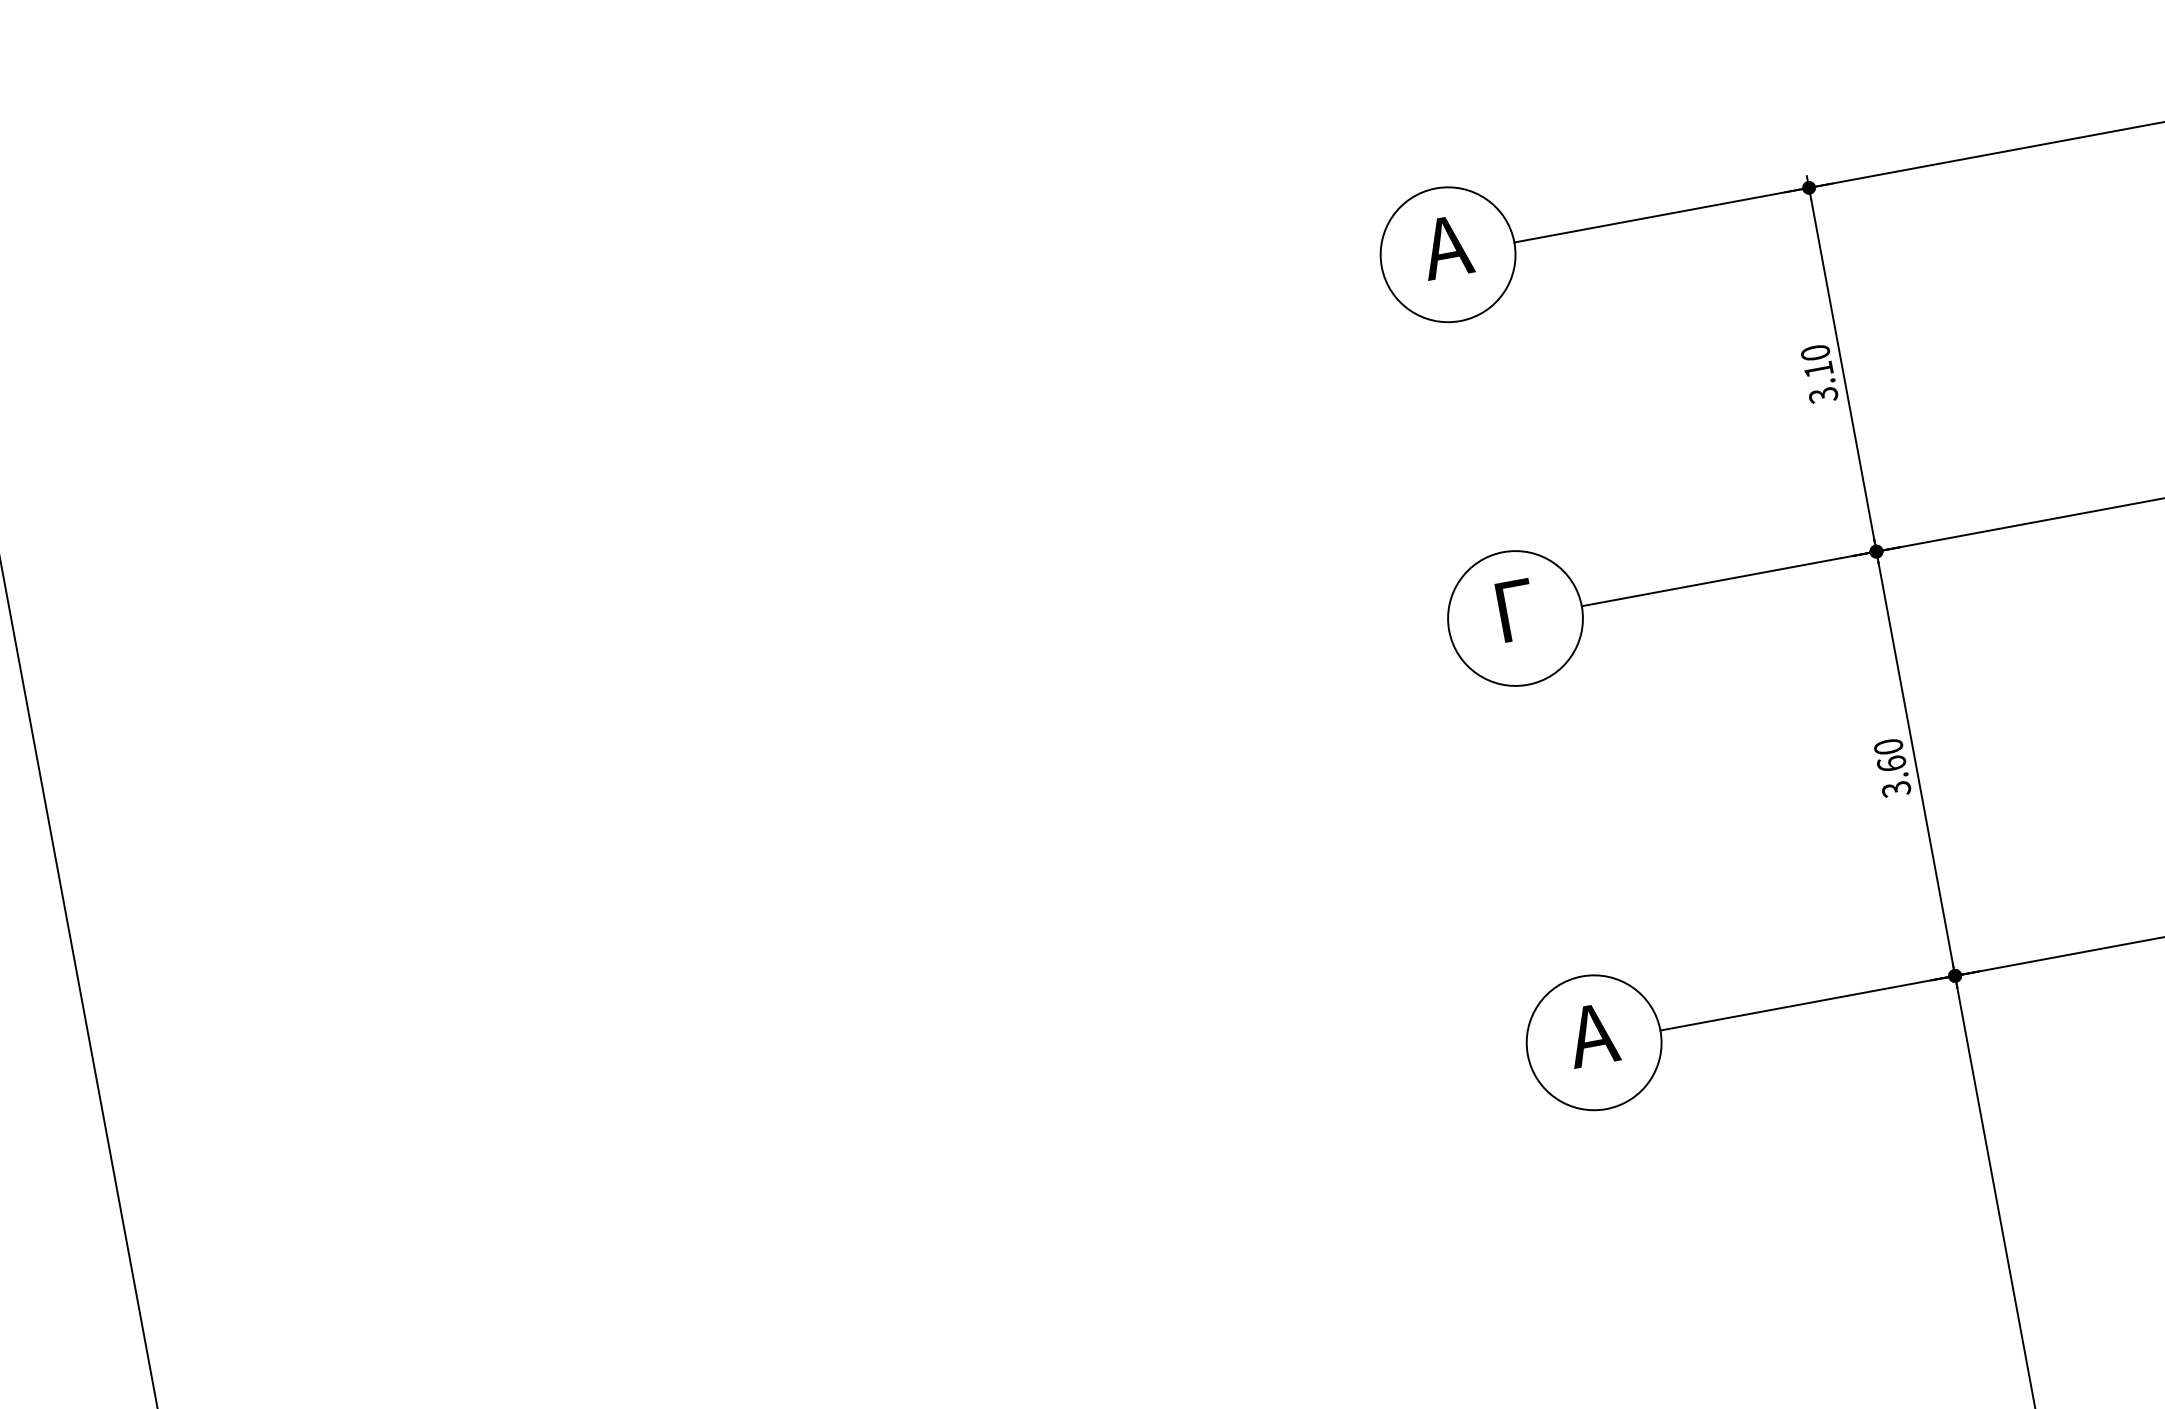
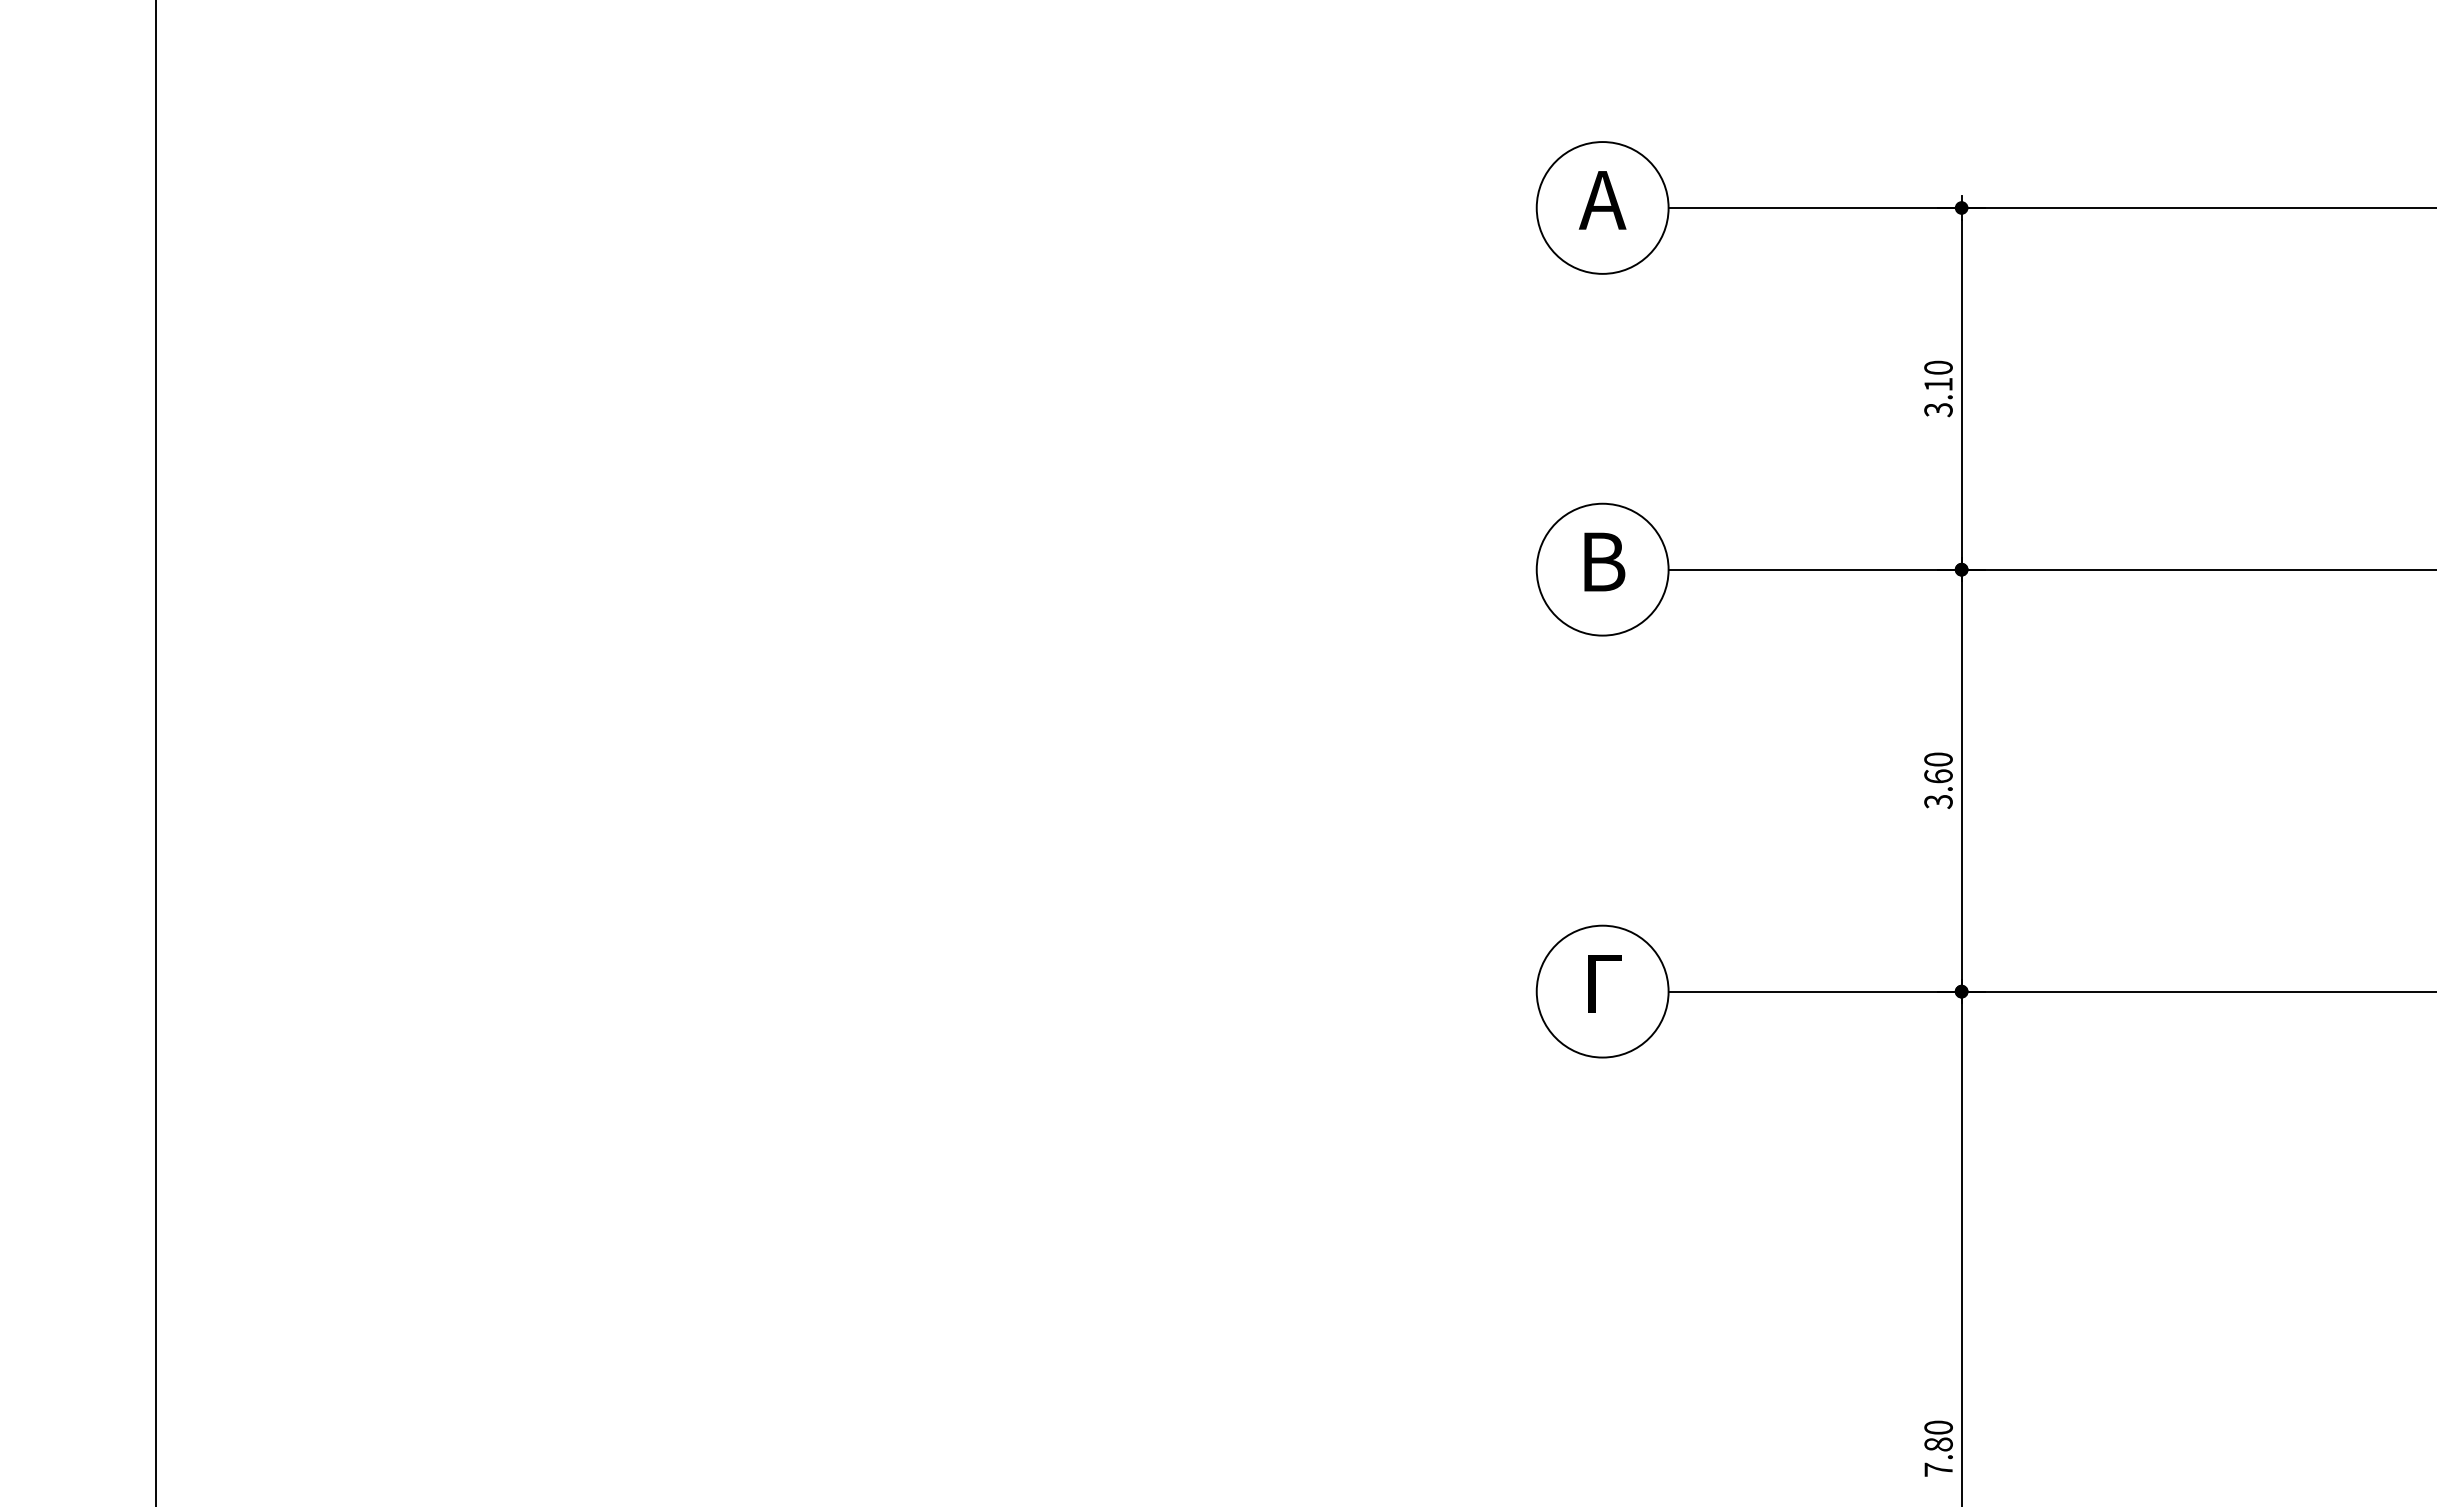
text: (1515, 609) -> (1604, 561), Γ -> Β
text: (1592, 1034) -> (1602, 983), Α -> Γ

